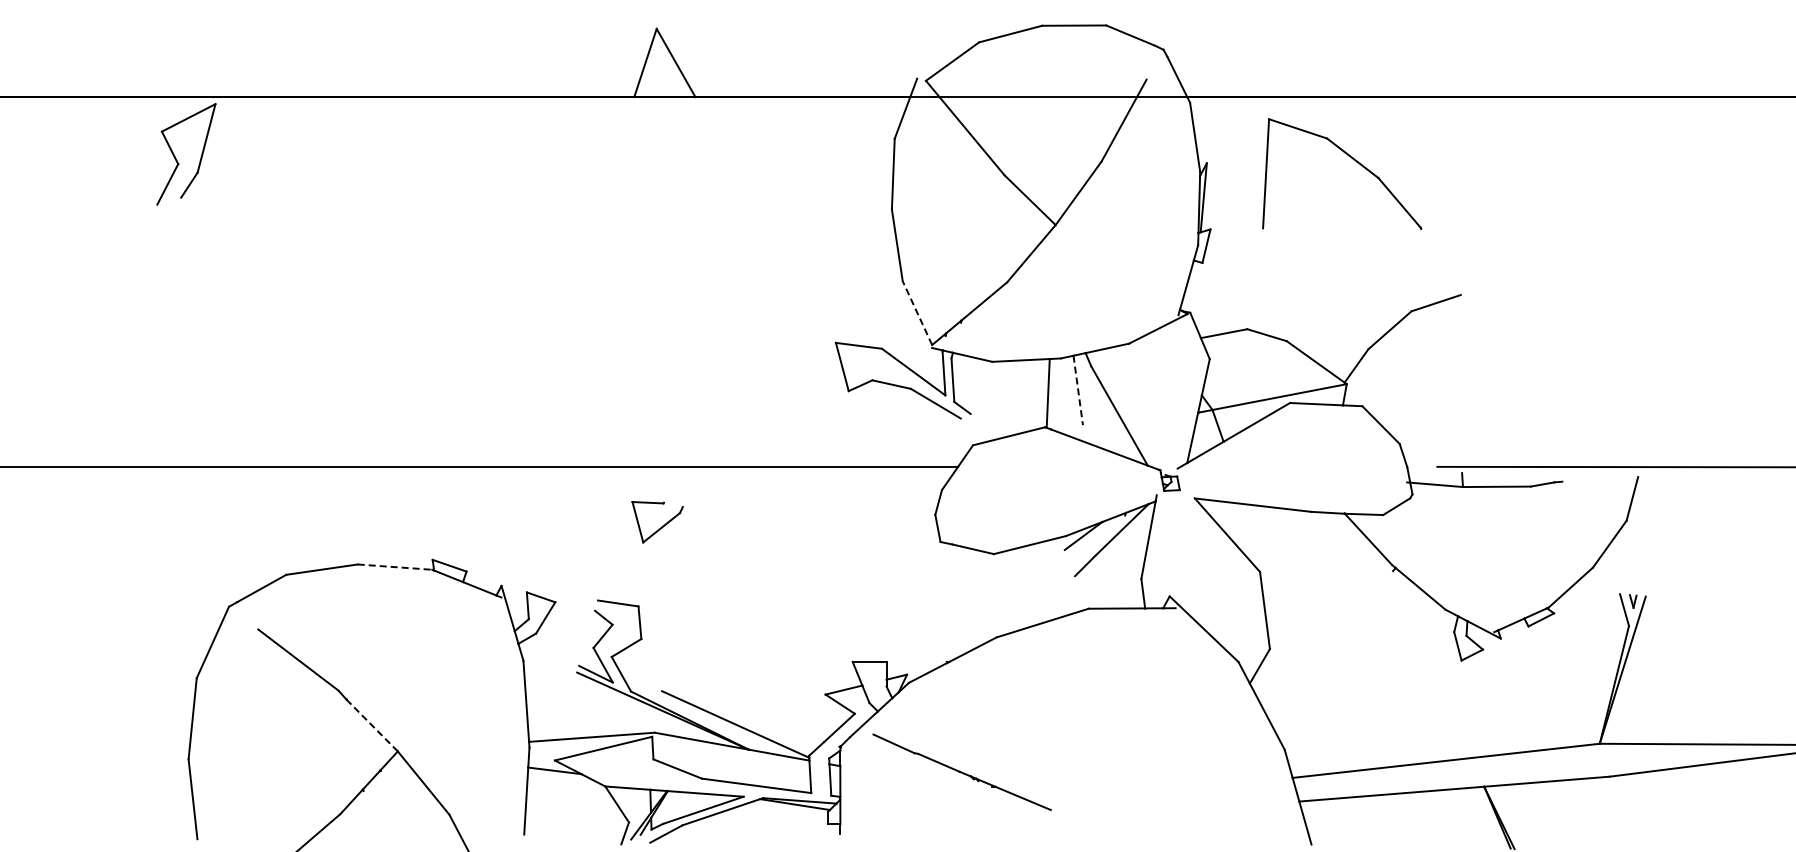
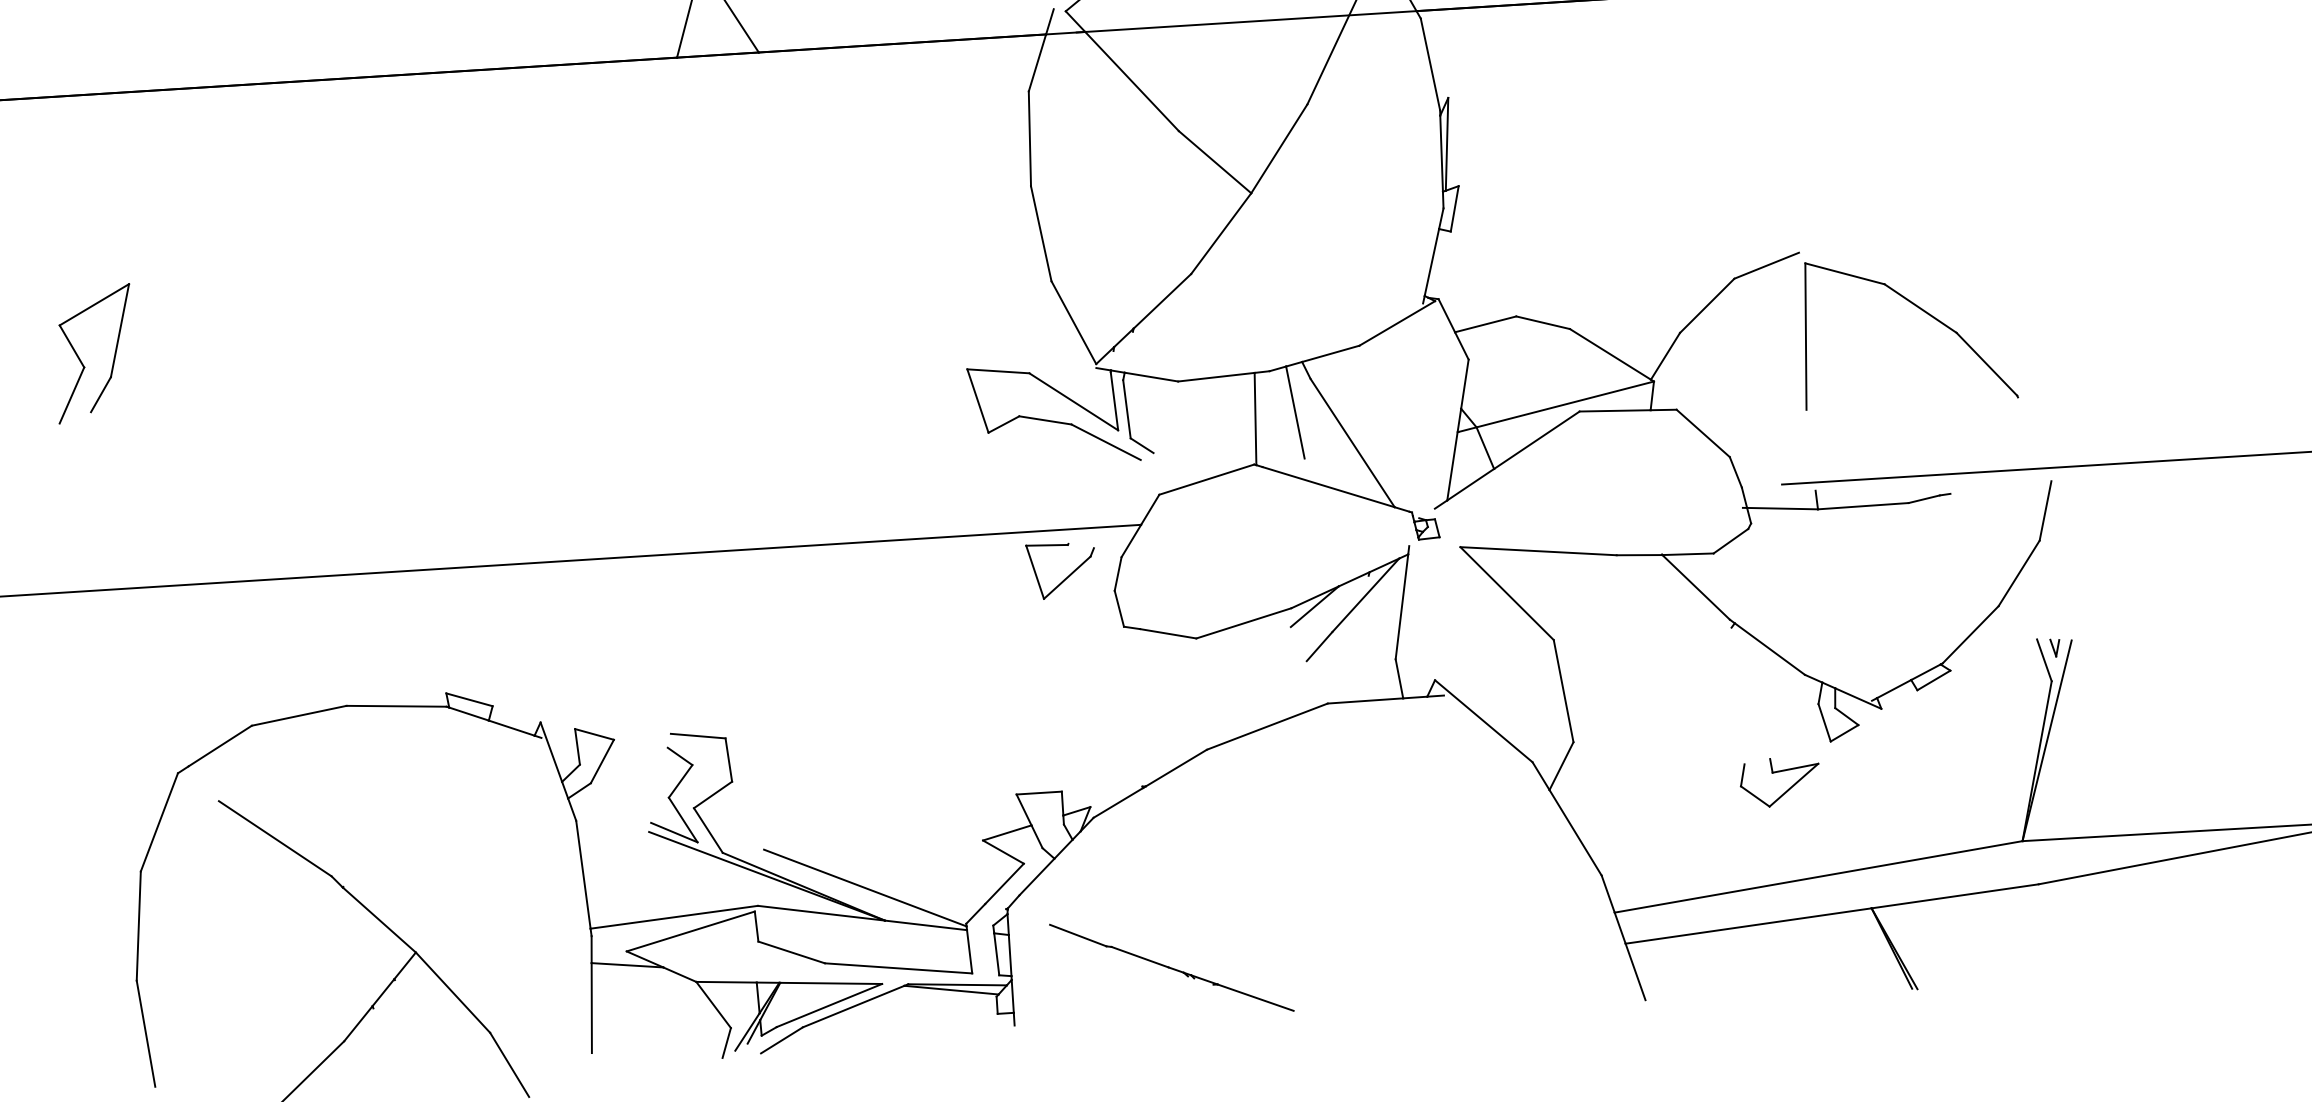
part: (176, 158) -> (81, 360), moved
part: (1352, 159) -> (1920, 310), moved
line: (917, 312) -> (1073, 321), dashed -> solid
line: (1078, 390) -> (1295, 412), dashed -> solid
part: (657, 522) -> (1061, 570), moved
line: (395, 567) -> (397, 706), dashed -> solid
part: (1421, 681) -> (1778, 772), added
line: (372, 725) -> (379, 919), dashed -> solid
part: (961, 771) -> (1170, 966), moved

